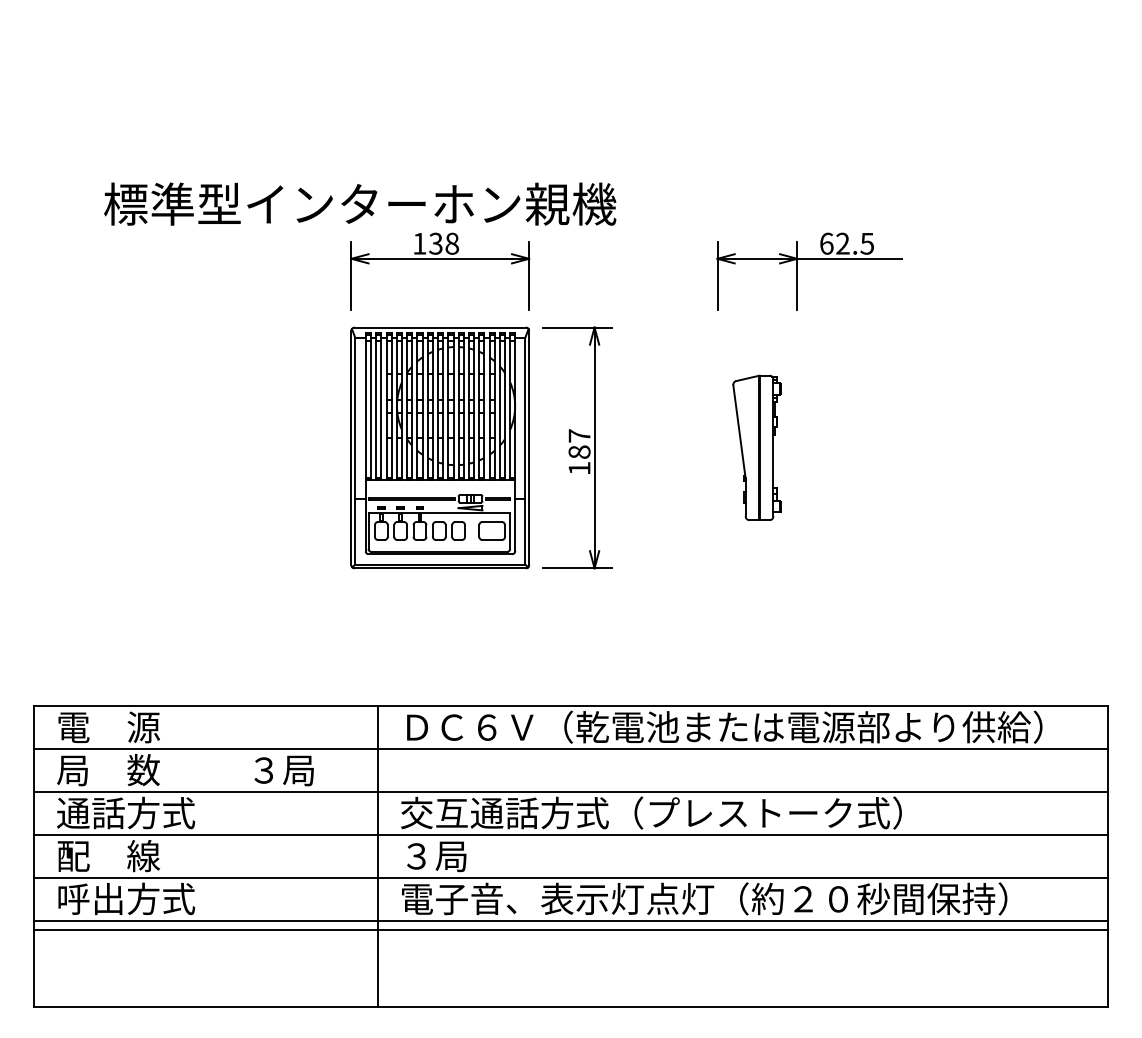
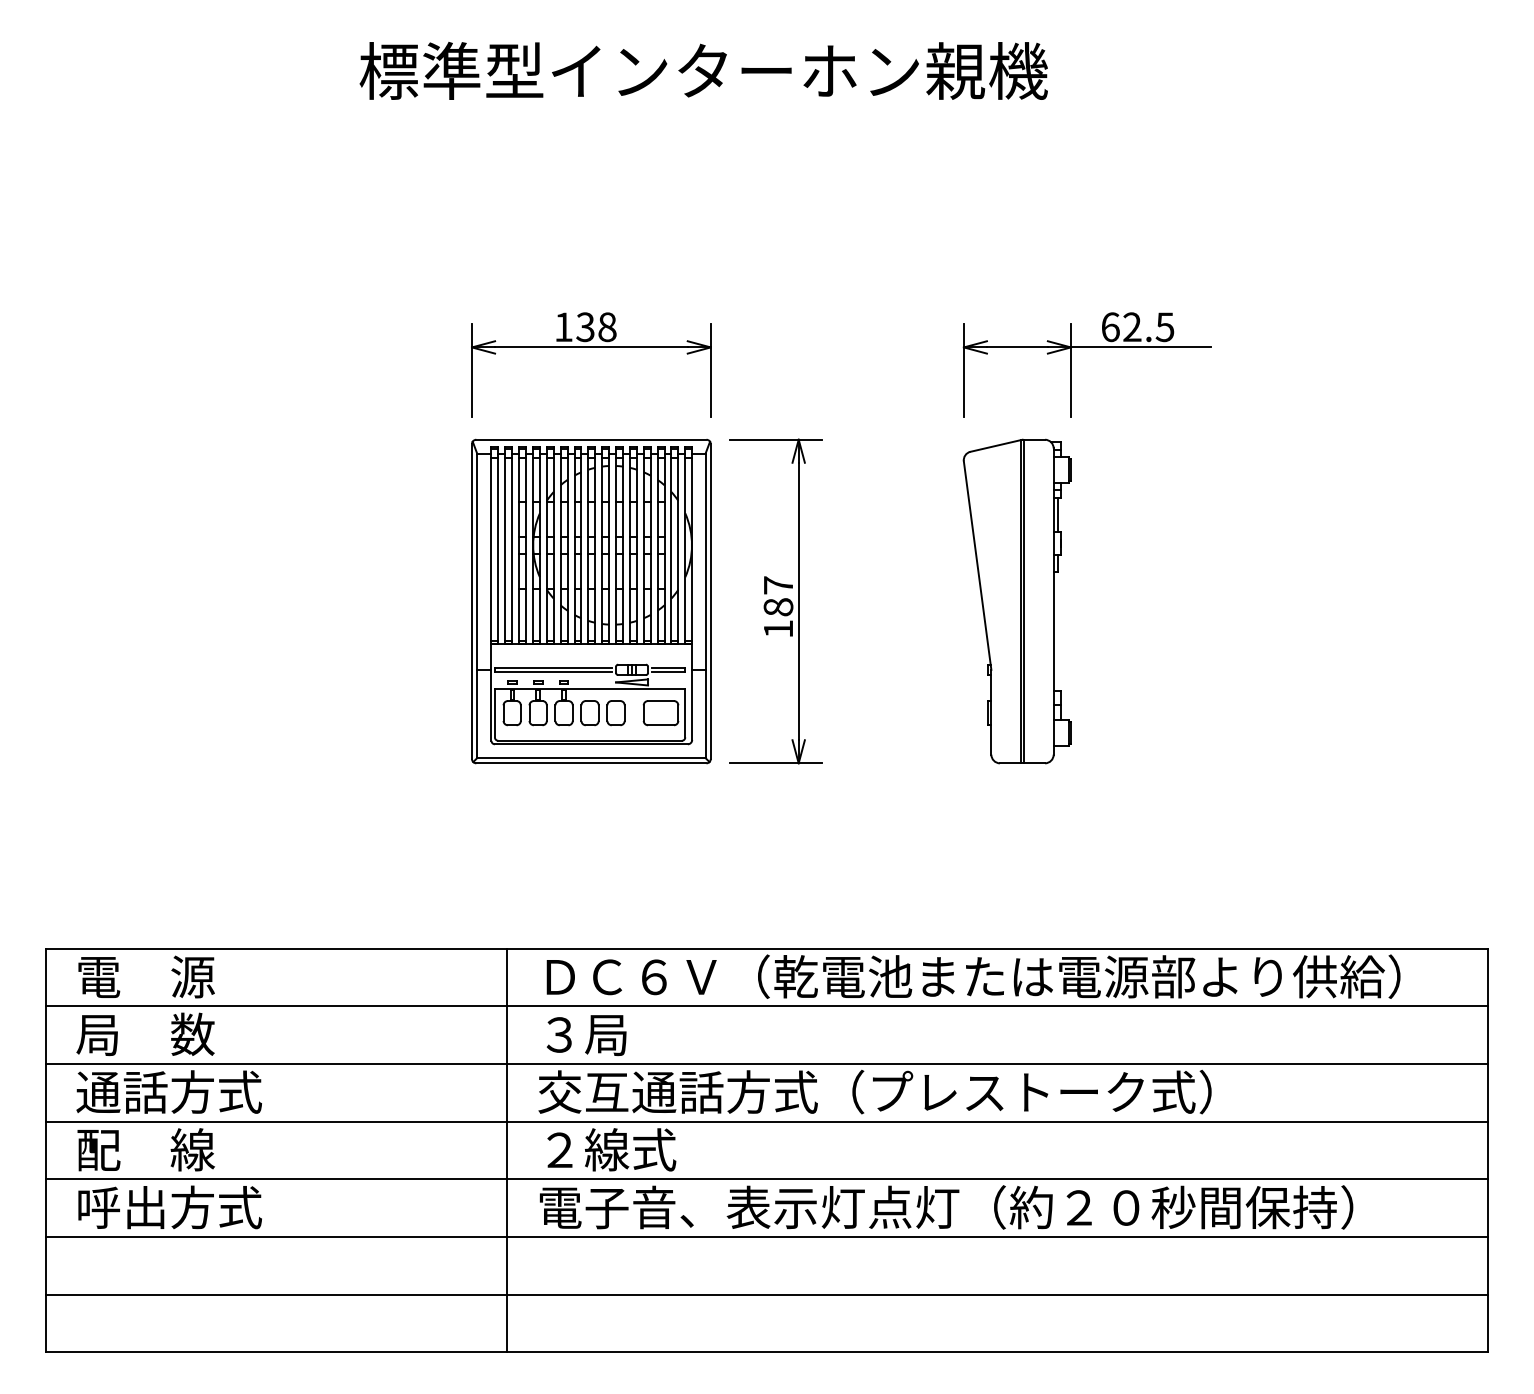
text: (359, 203) -> (703, 70), moved
part: (756, 447) -> (1016, 601), size x1.67
text: (284, 770) -> (586, 1035), moved
text: (455, 855) -> (611, 1149), ３局 -> ２線式
line: (570, 930) -> (766, 1294), moved

